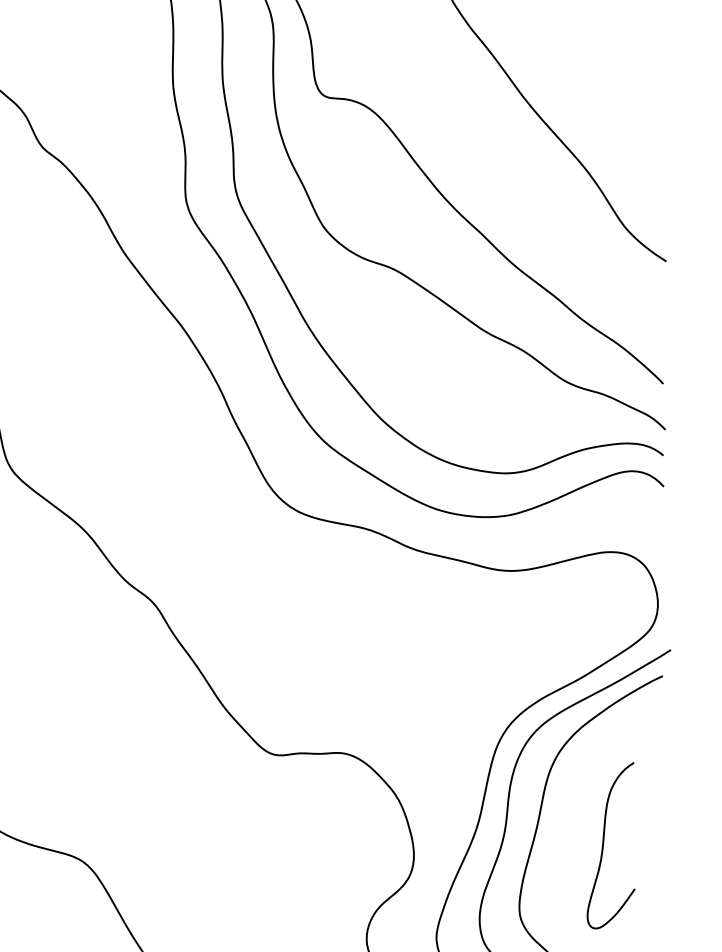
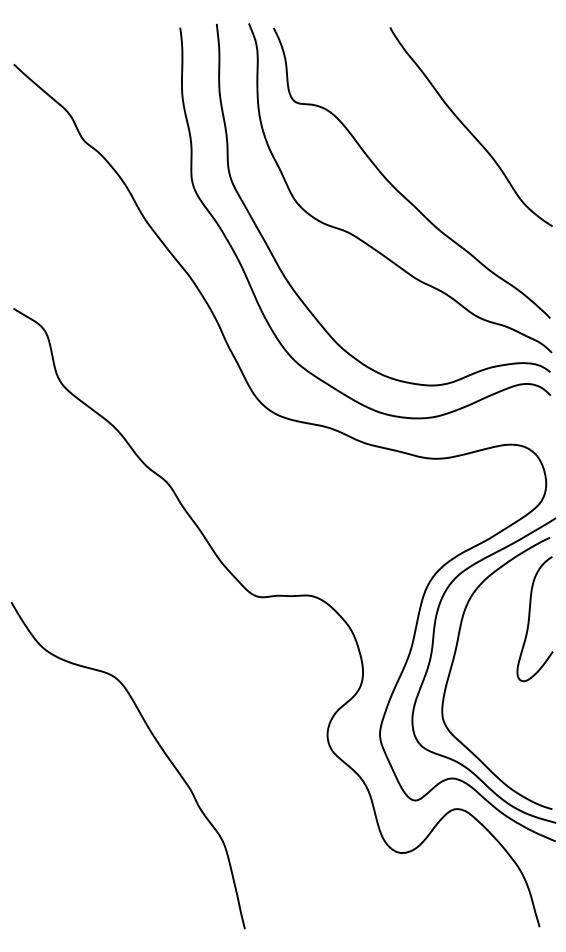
curve: (605, 842) -> (530, 616), moved

